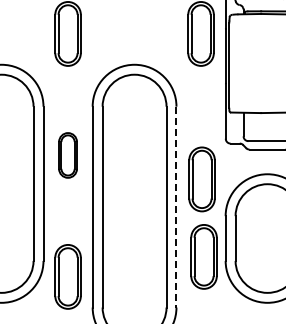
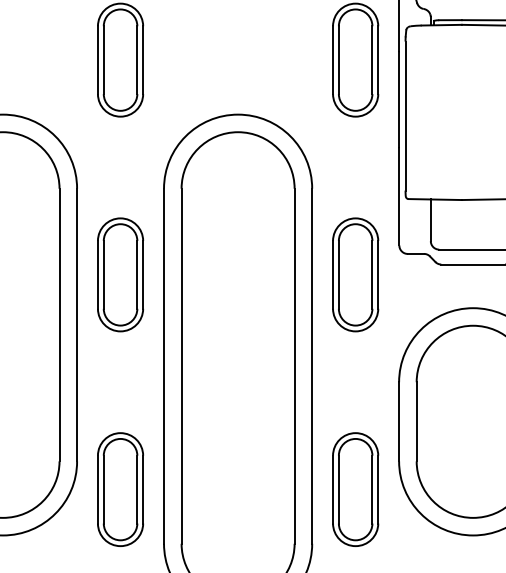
part: (67, 155) -> (119, 275), size x1.43
part: (201, 179) -> (354, 275), moved
line: (176, 207) -> (312, 366), dashed -> solid
part: (203, 256) -> (354, 488), moved

